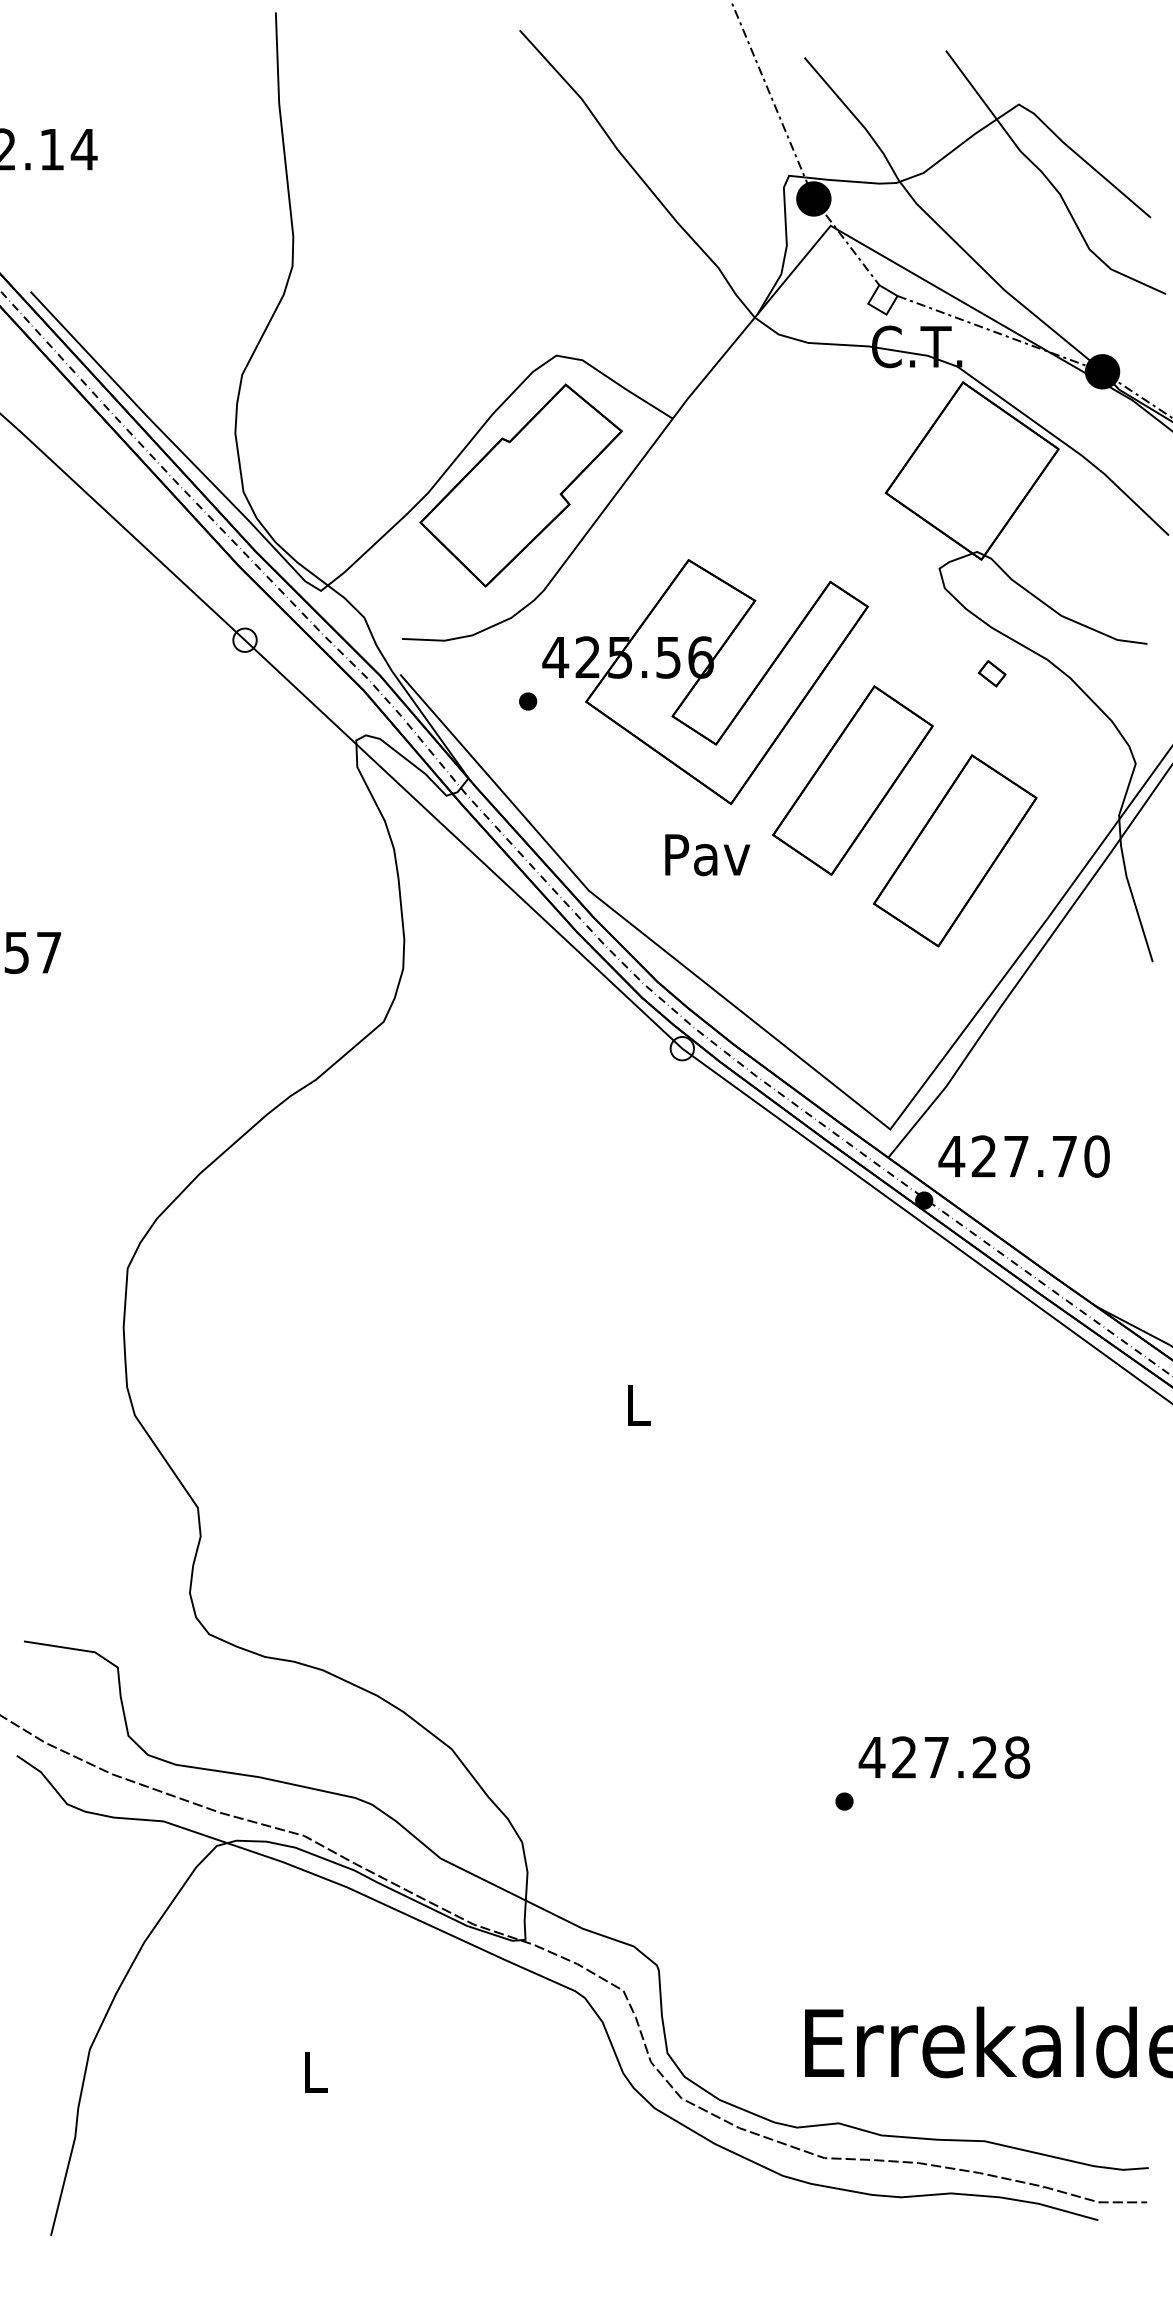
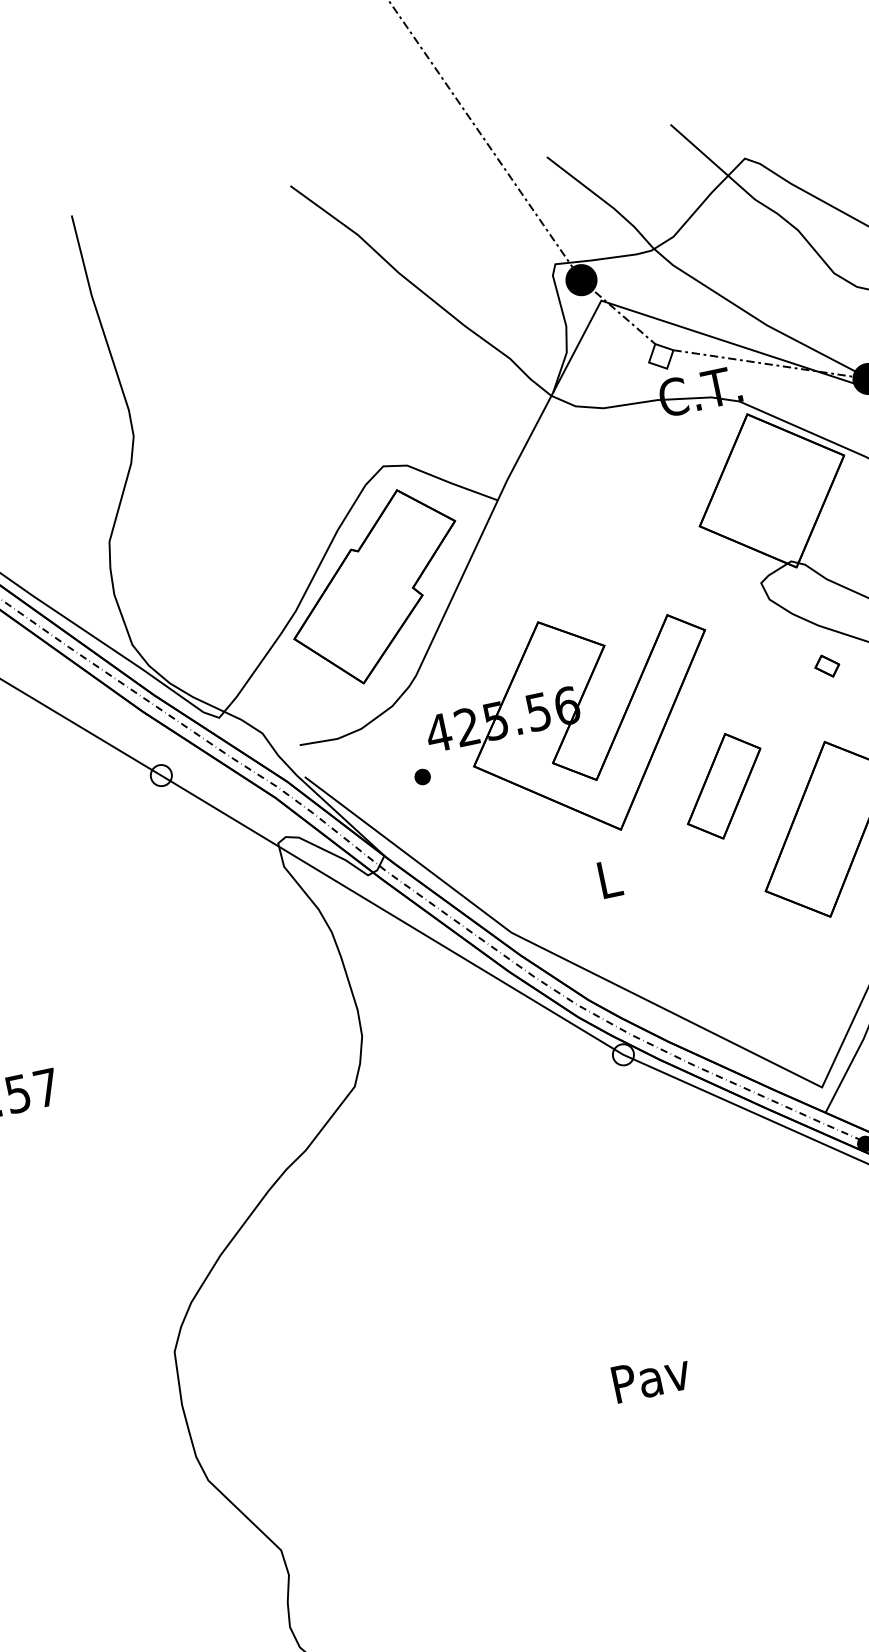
part: (852, 780) -> (723, 786), size x0.6
text: (707, 855) -> (609, 879), Pav -> L
text: (638, 1405) -> (651, 1378), L -> Pav

